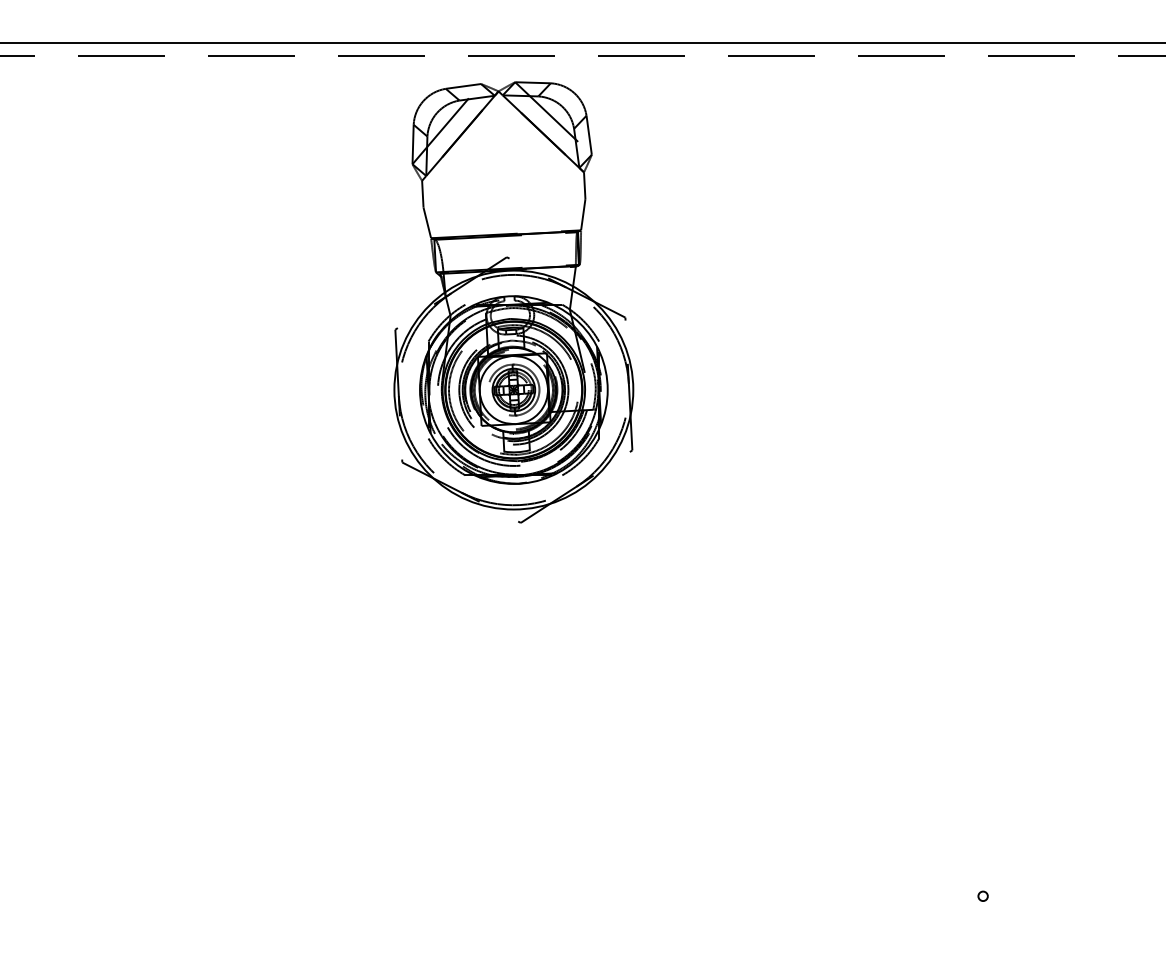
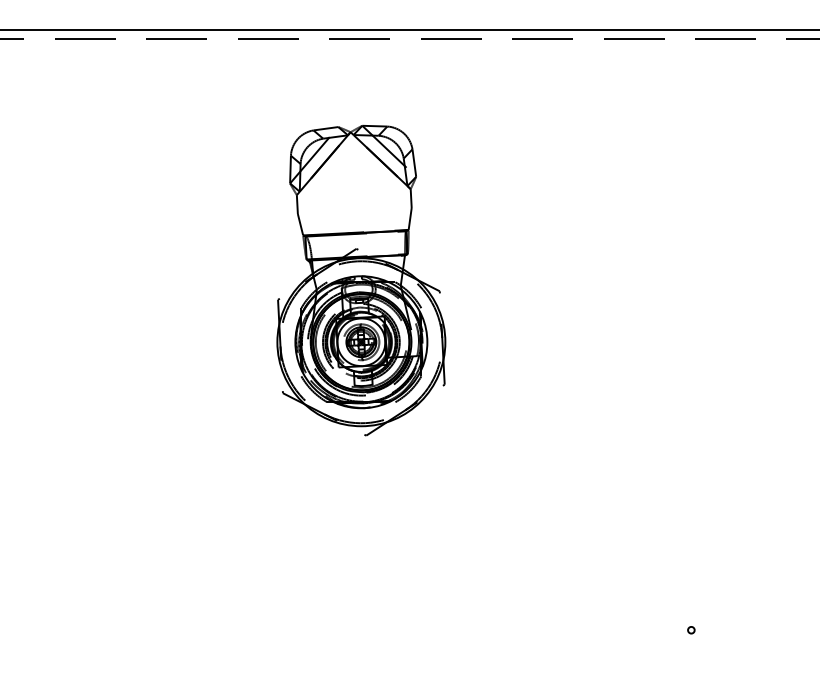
part: (514, 302) -> (361, 280), moved

